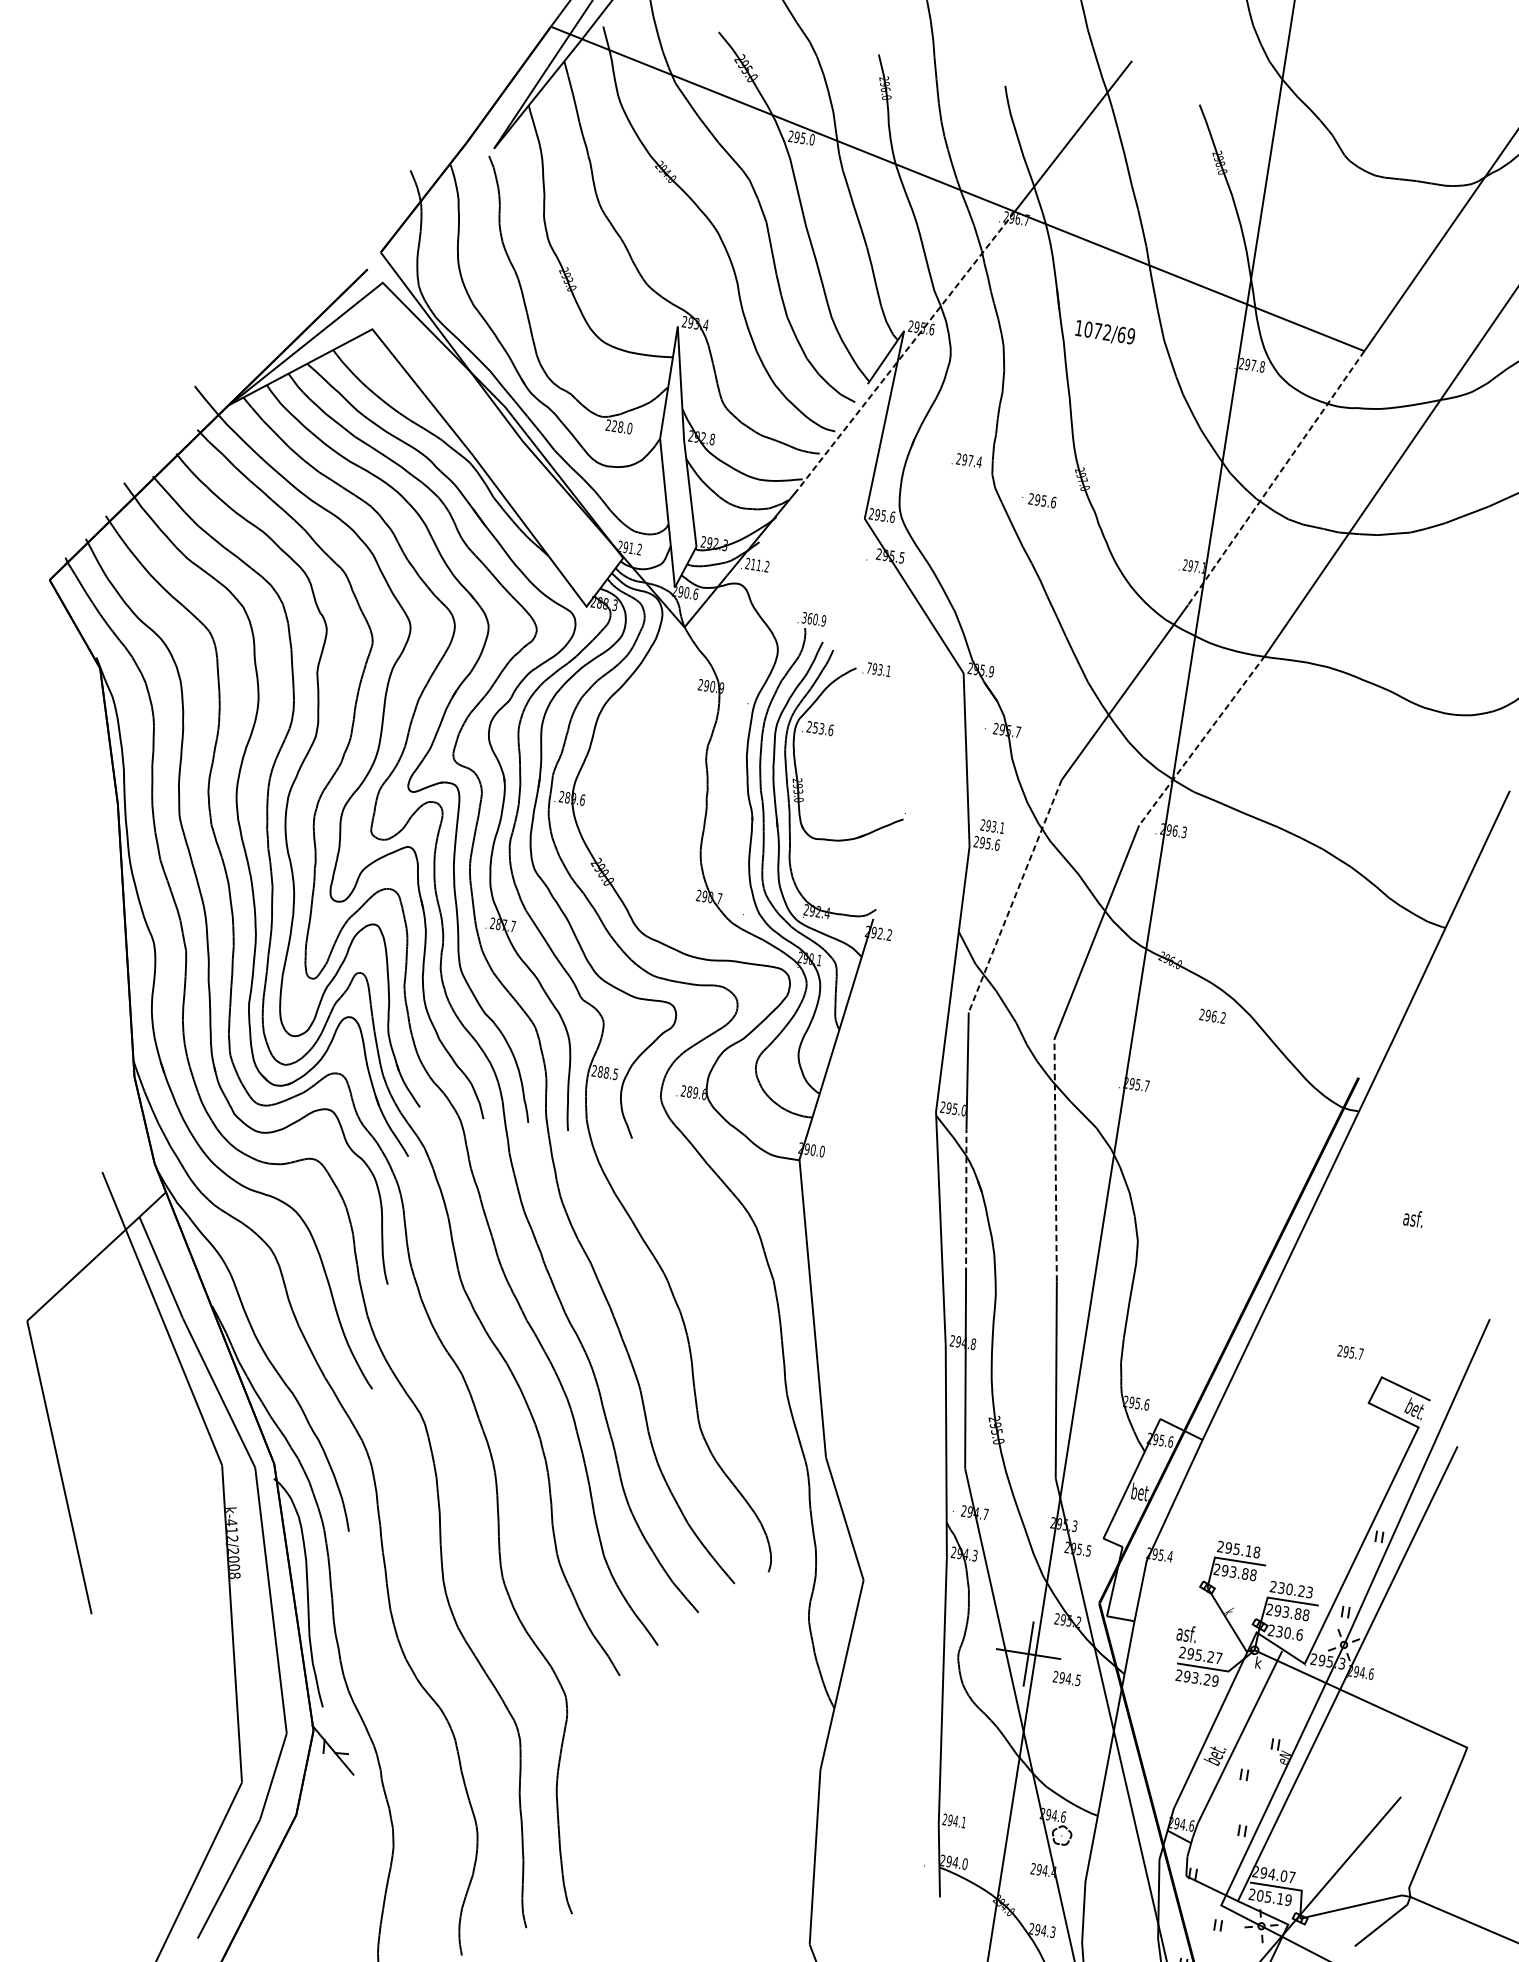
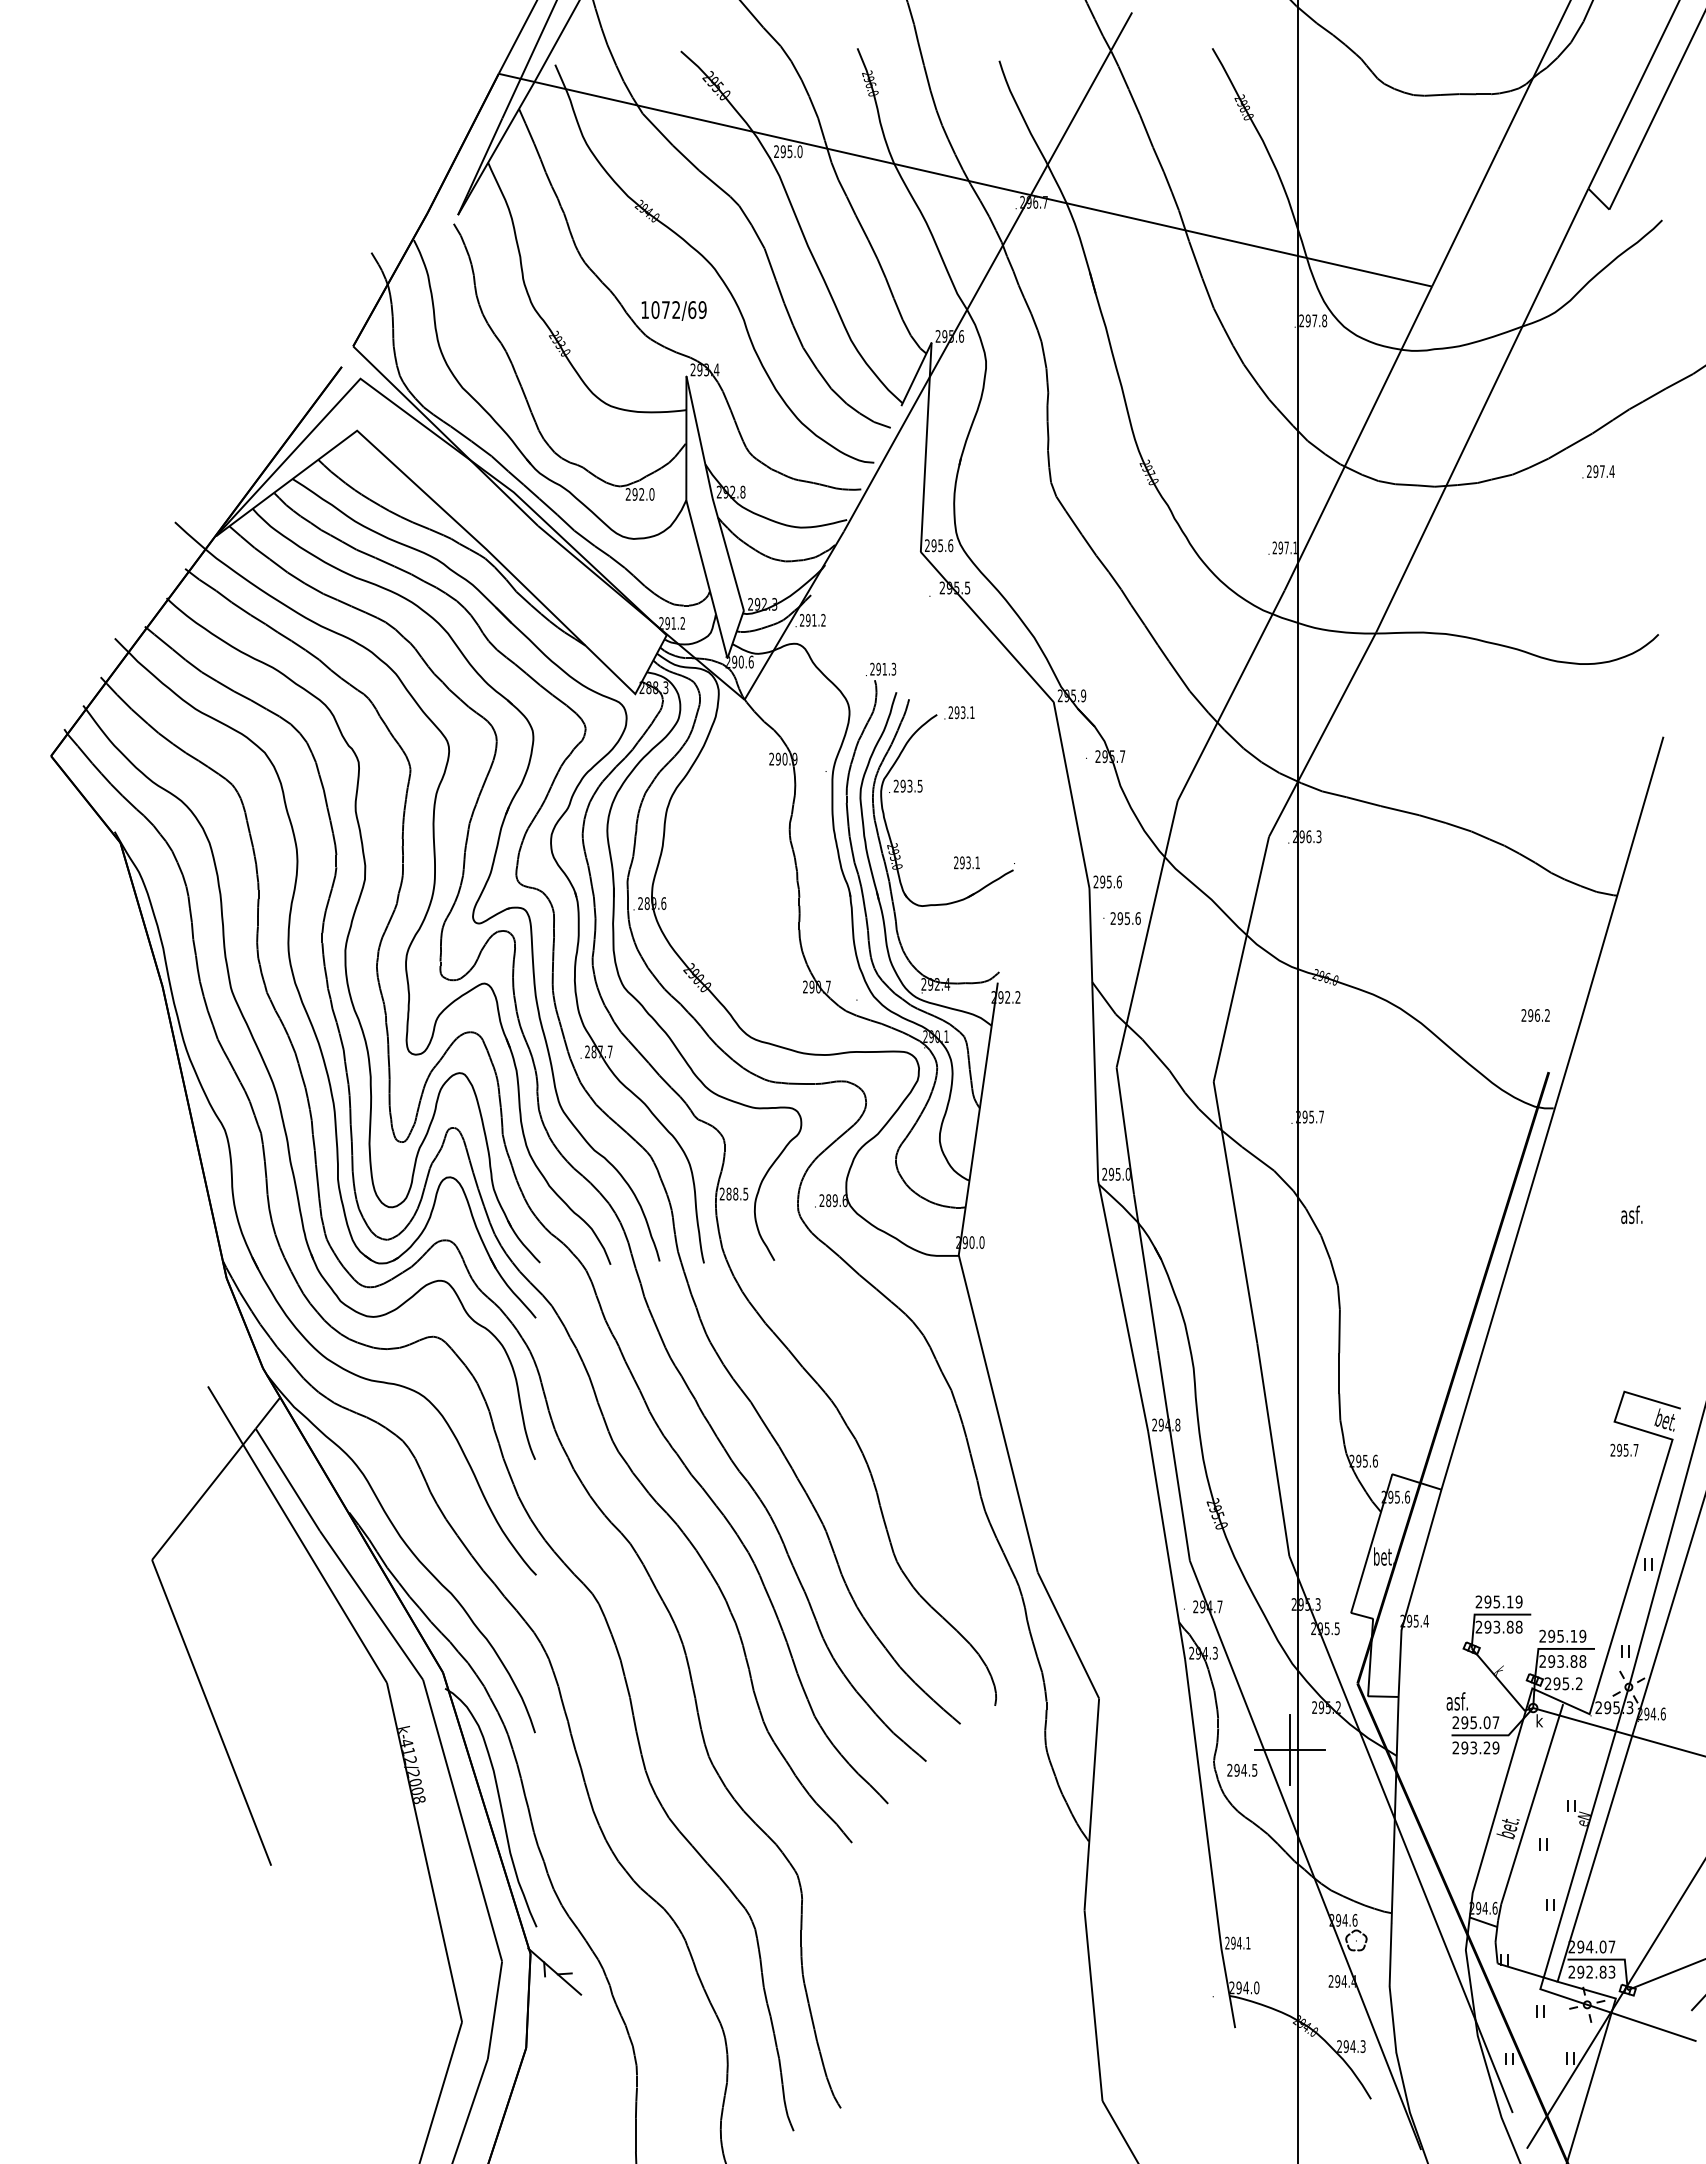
text: (1104, 332) -> (673, 310), moved
line: (906, 350) -> (937, 363), dashed -> solid
text: (617, 426) -> (638, 494), 228.0 -> 292.0
text: (967, 460) -> (1598, 471), moved
line: (1276, 478) -> (1358, 438), dashed -> solid
text: (1038, 500) -> (1121, 918), moved
text: (753, 564) -> (808, 620), 211.2 -> 291.2
text: (814, 618) -> (883, 668), 360.9 -> 291.3
text: (868, 667) -> (950, 712), 793.1 -> 293.1
text: (823, 728) -> (911, 785), 253.6 -> 293.5
line: (1201, 741) -> (1322, 735), dashed -> solid
text: (992, 826) -> (966, 862), moved
line: (1015, 896) -> (1147, 934), dashed -> solid
text: (1212, 1016) -> (1535, 1015), moved
line: (1055, 1160) -> (1235, 1212), dashed -> solid
line: (965, 1201) -> (1145, 1272), dashed -> solid
text: (1350, 1351) -> (1624, 1449), moved
text: (1256, 1551) -> (1518, 1601), 295.18 -> 295.19
text: (1295, 1589) -> (1567, 1635), 230.23 -> 295.19
text: (1289, 1632) -> (1567, 1683), 230.6 -> 295.2
text: (1210, 1656) -> (1486, 1722), 295.27 -> 295.07
text: (1067, 1677) -> (1242, 1769), moved
text: (1274, 1897) -> (1596, 1971), 205.19 -> 292.83

